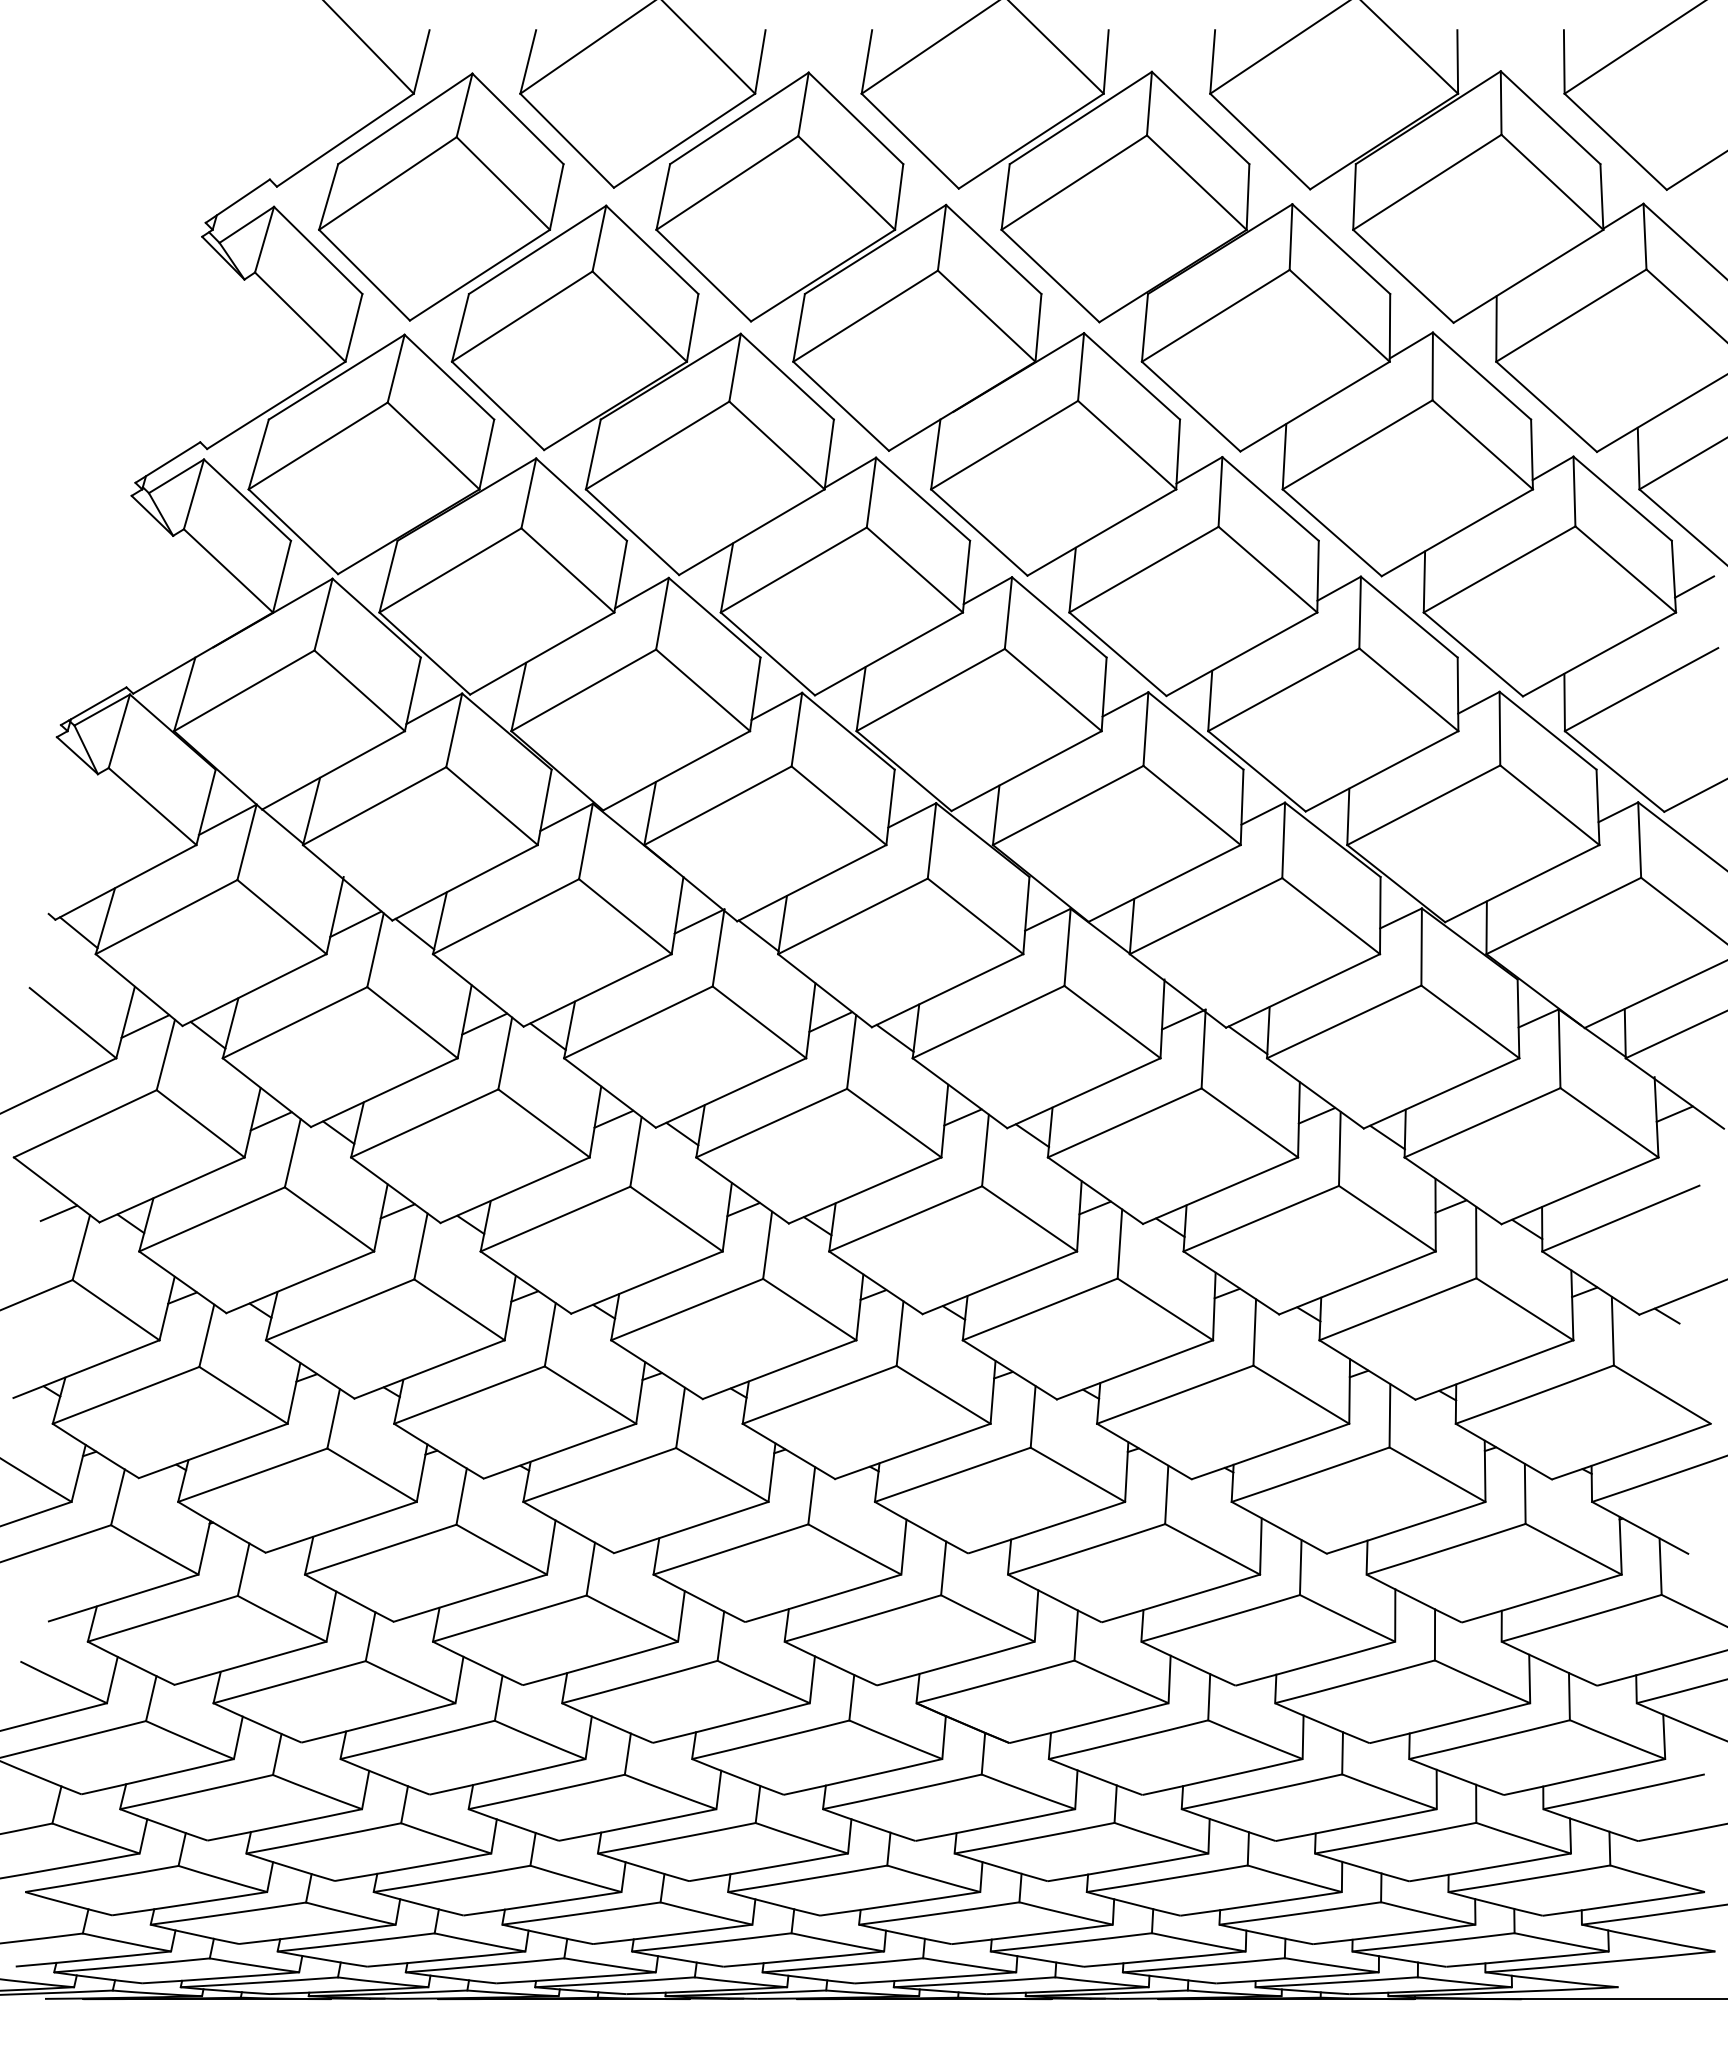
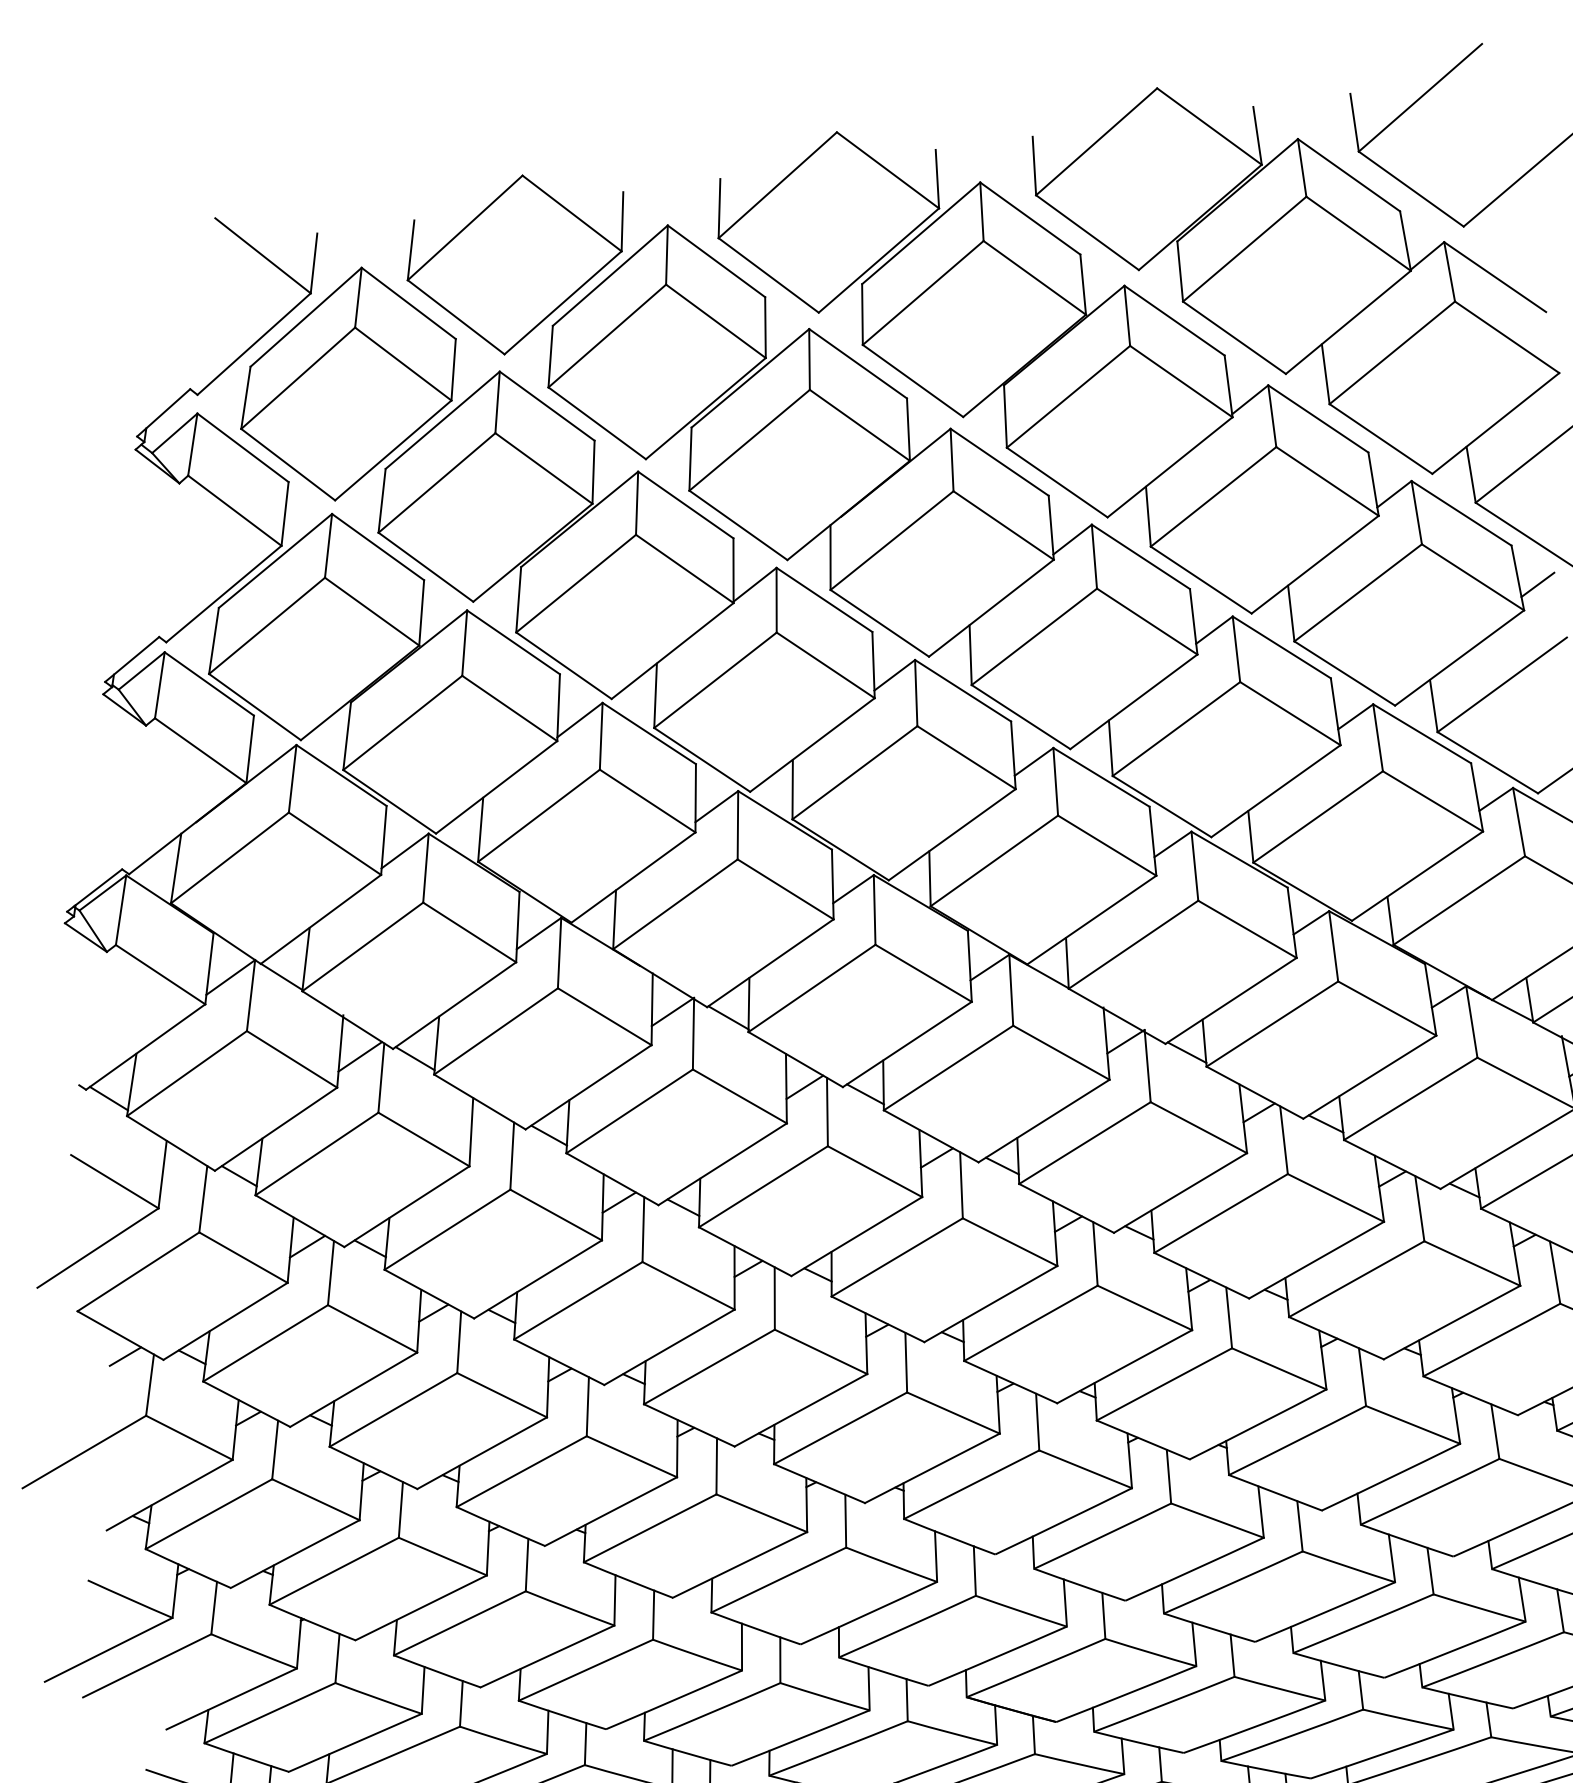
line: (484, 1023) -> (489, 1131), removed
line: (145, 1026) -> (181, 1175), removed

